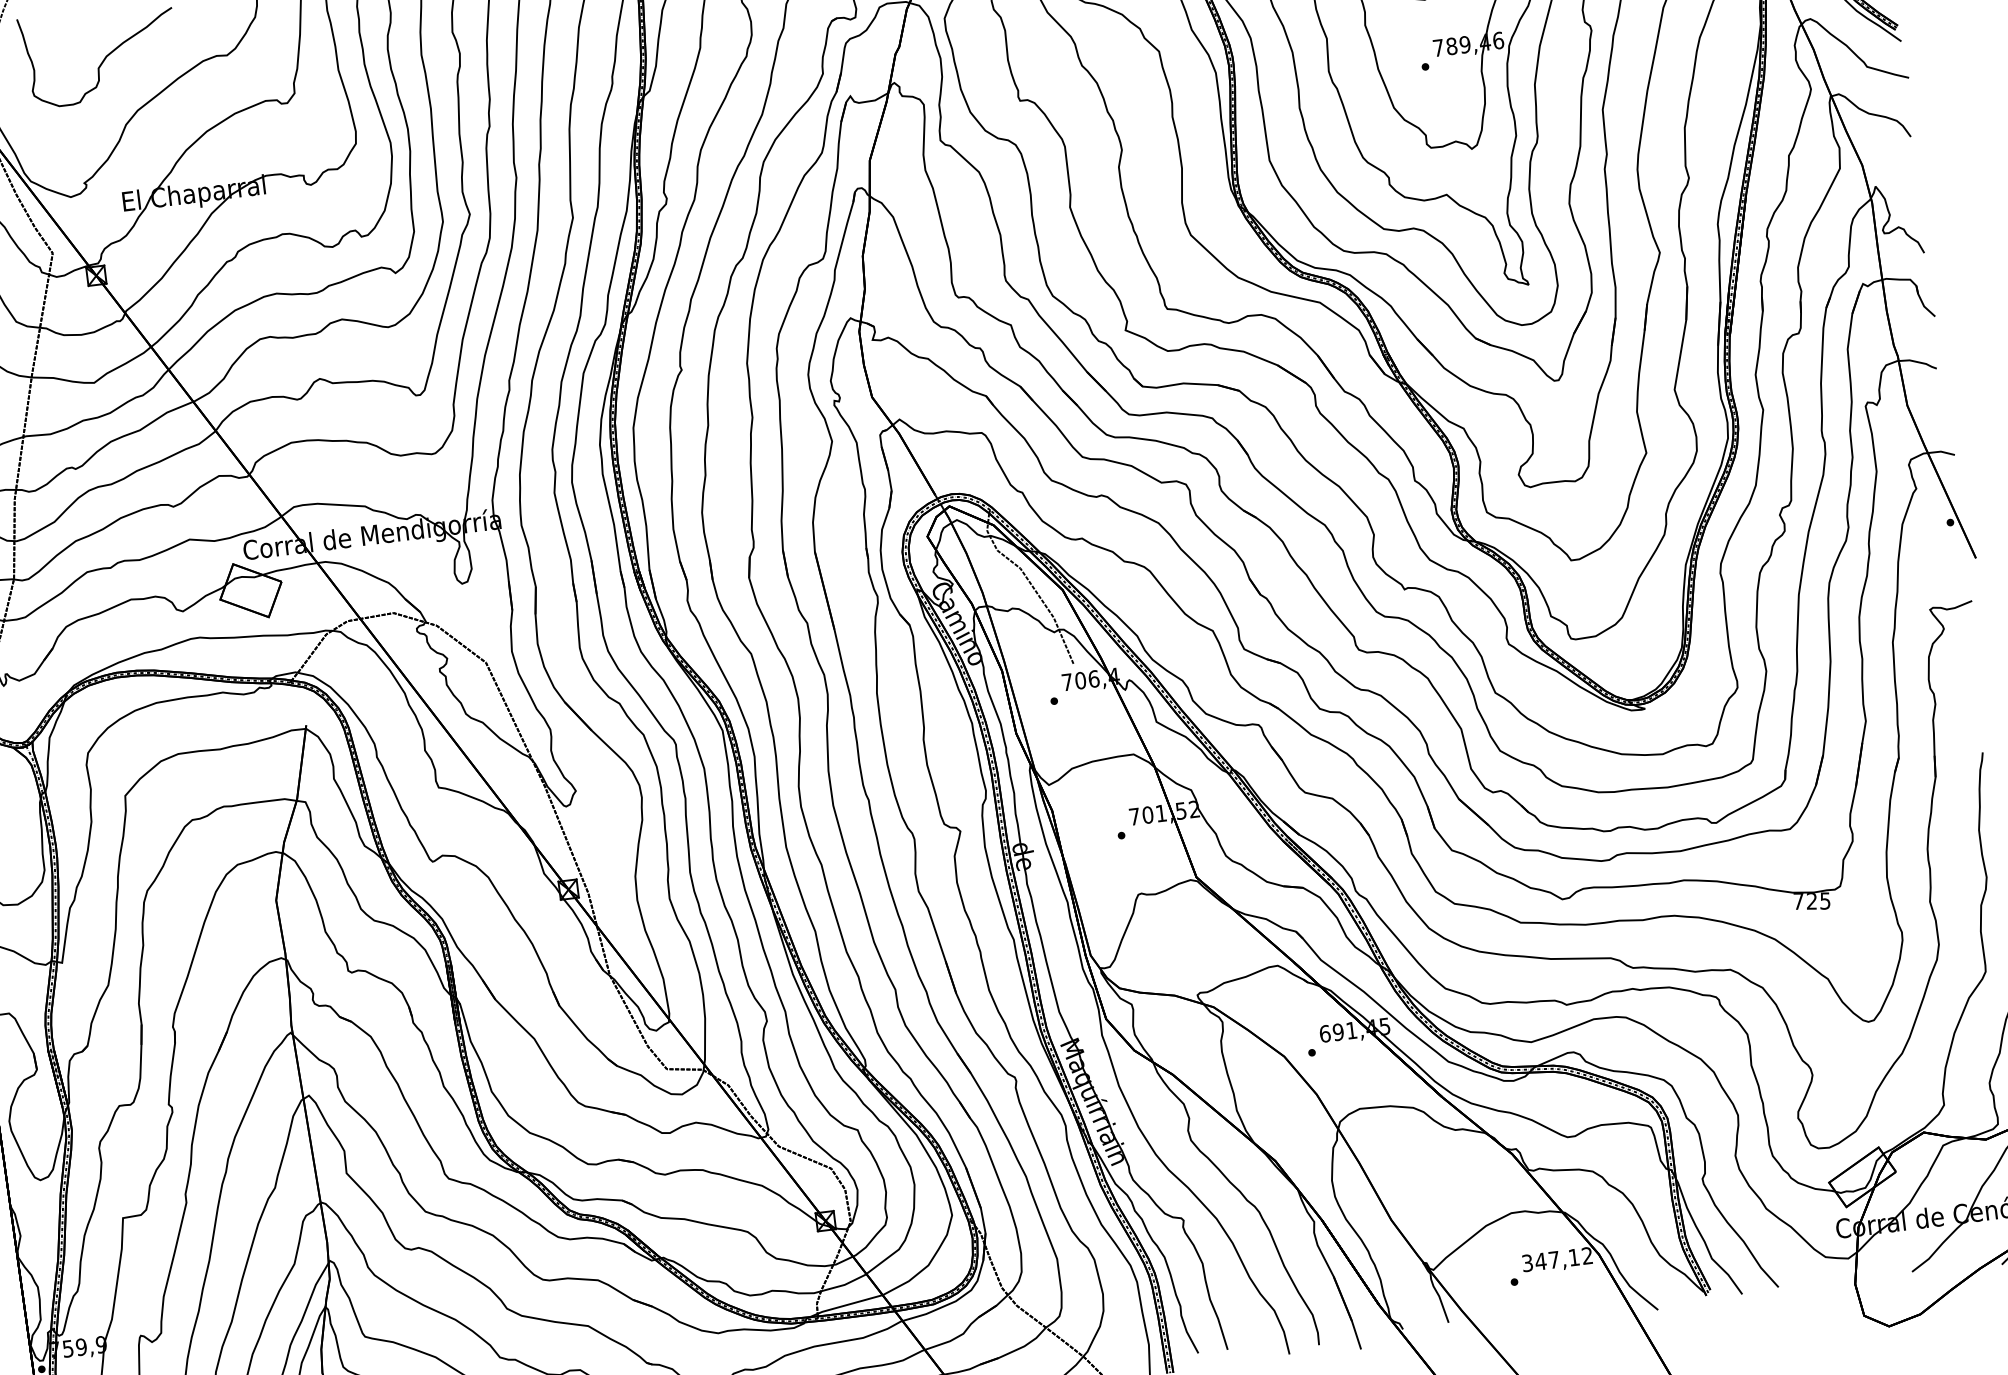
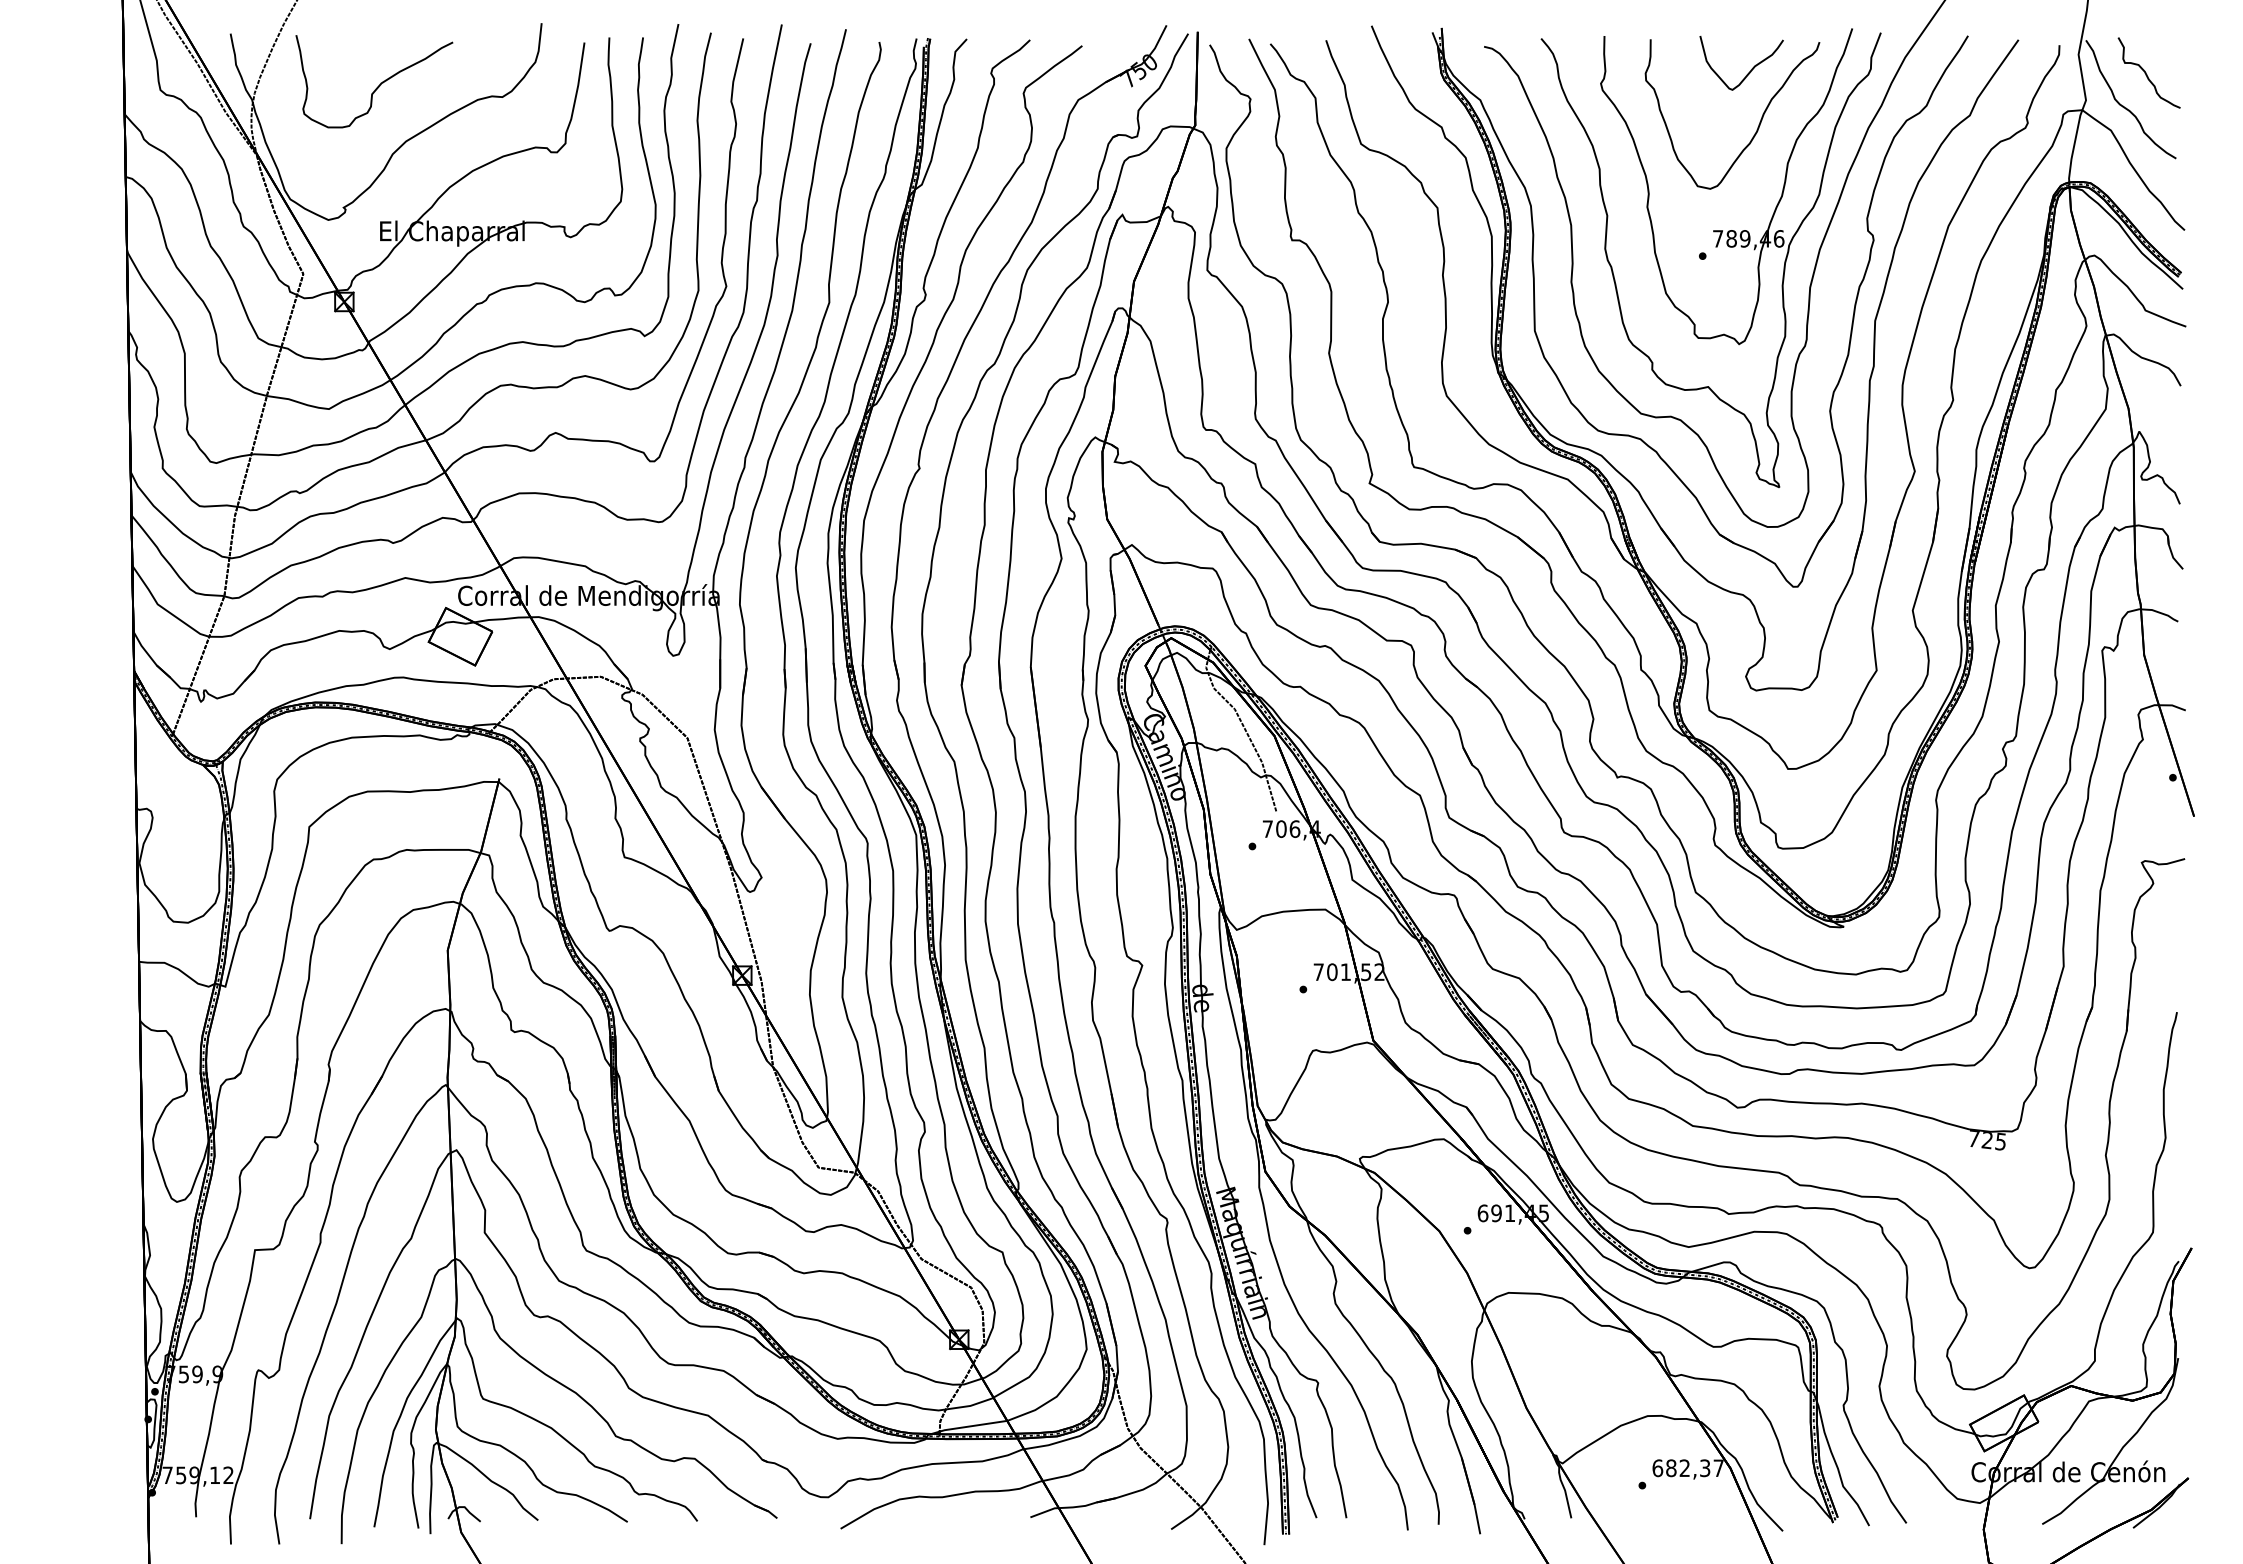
text: (1556, 1259) -> (1687, 1468), 347,12 -> 682,37

